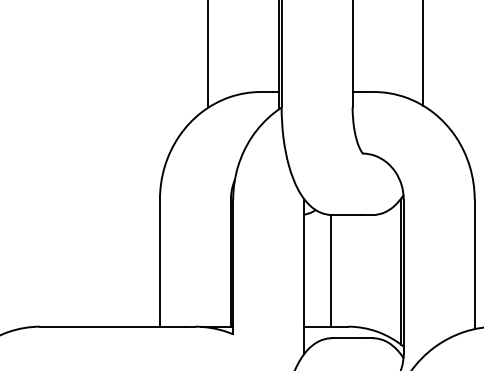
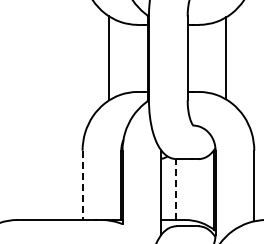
line: (159, 263) -> (82, 185), solid -> dashed
line: (330, 270) -> (175, 189), solid -> dashed

